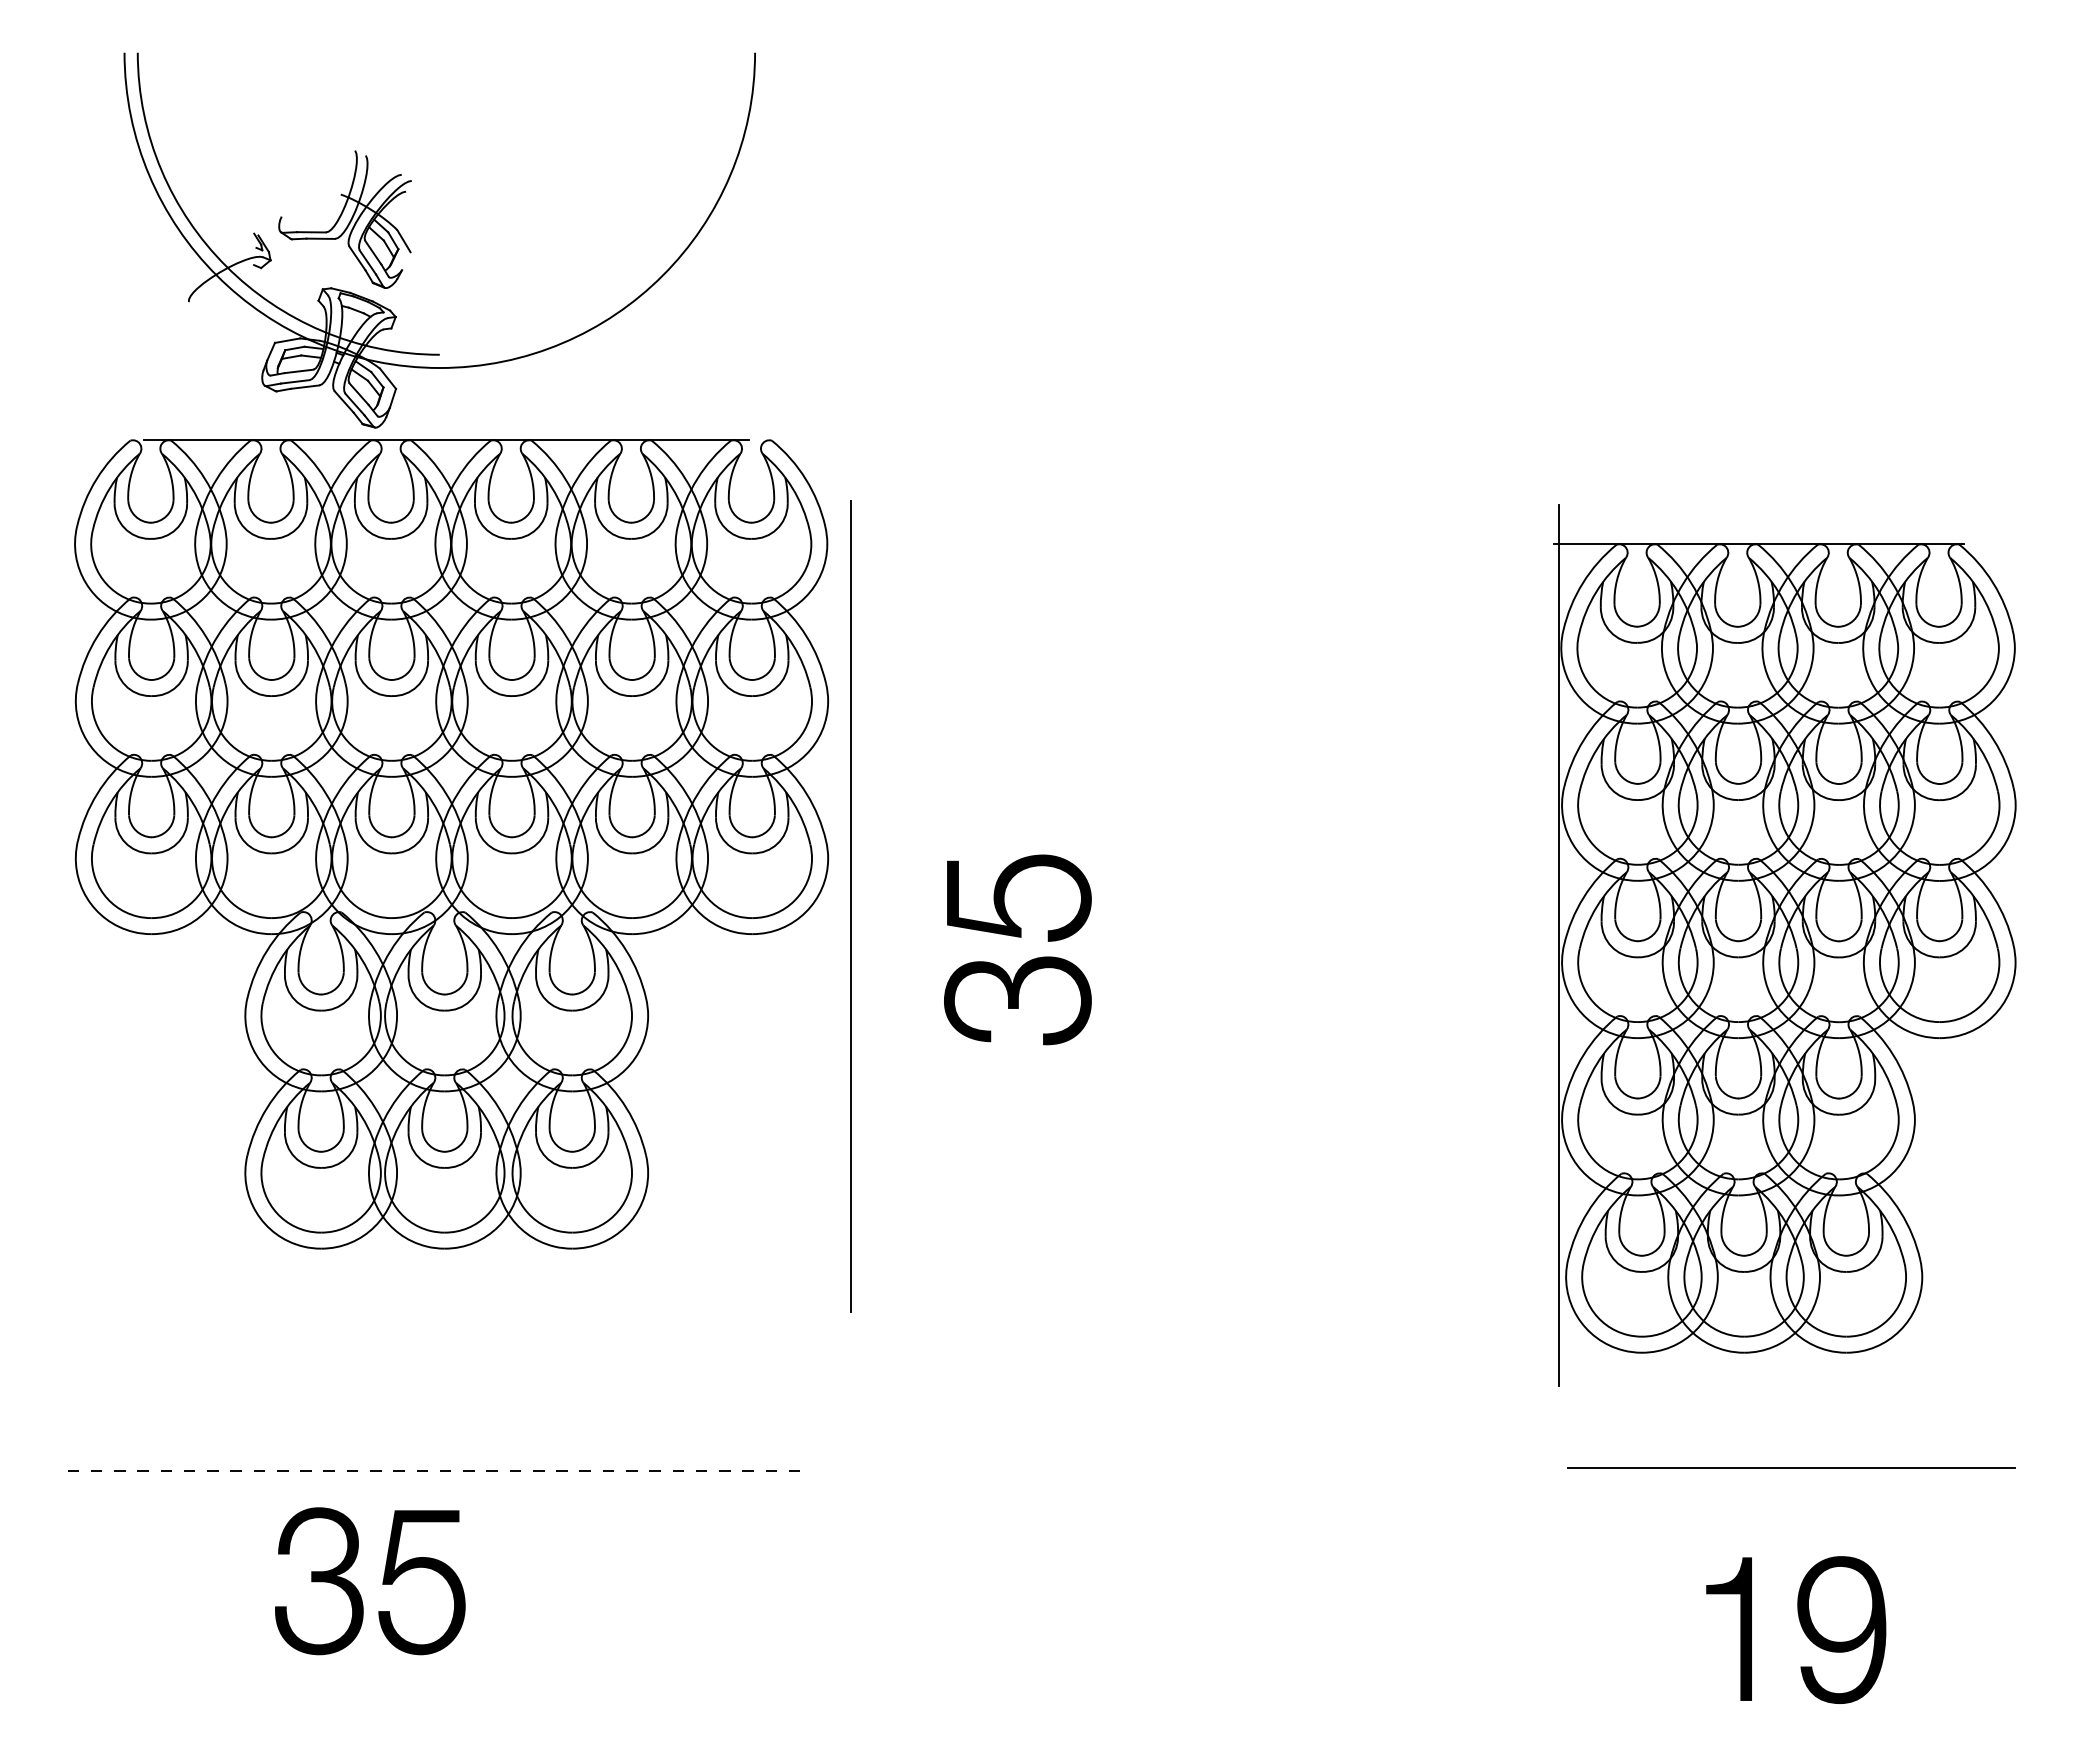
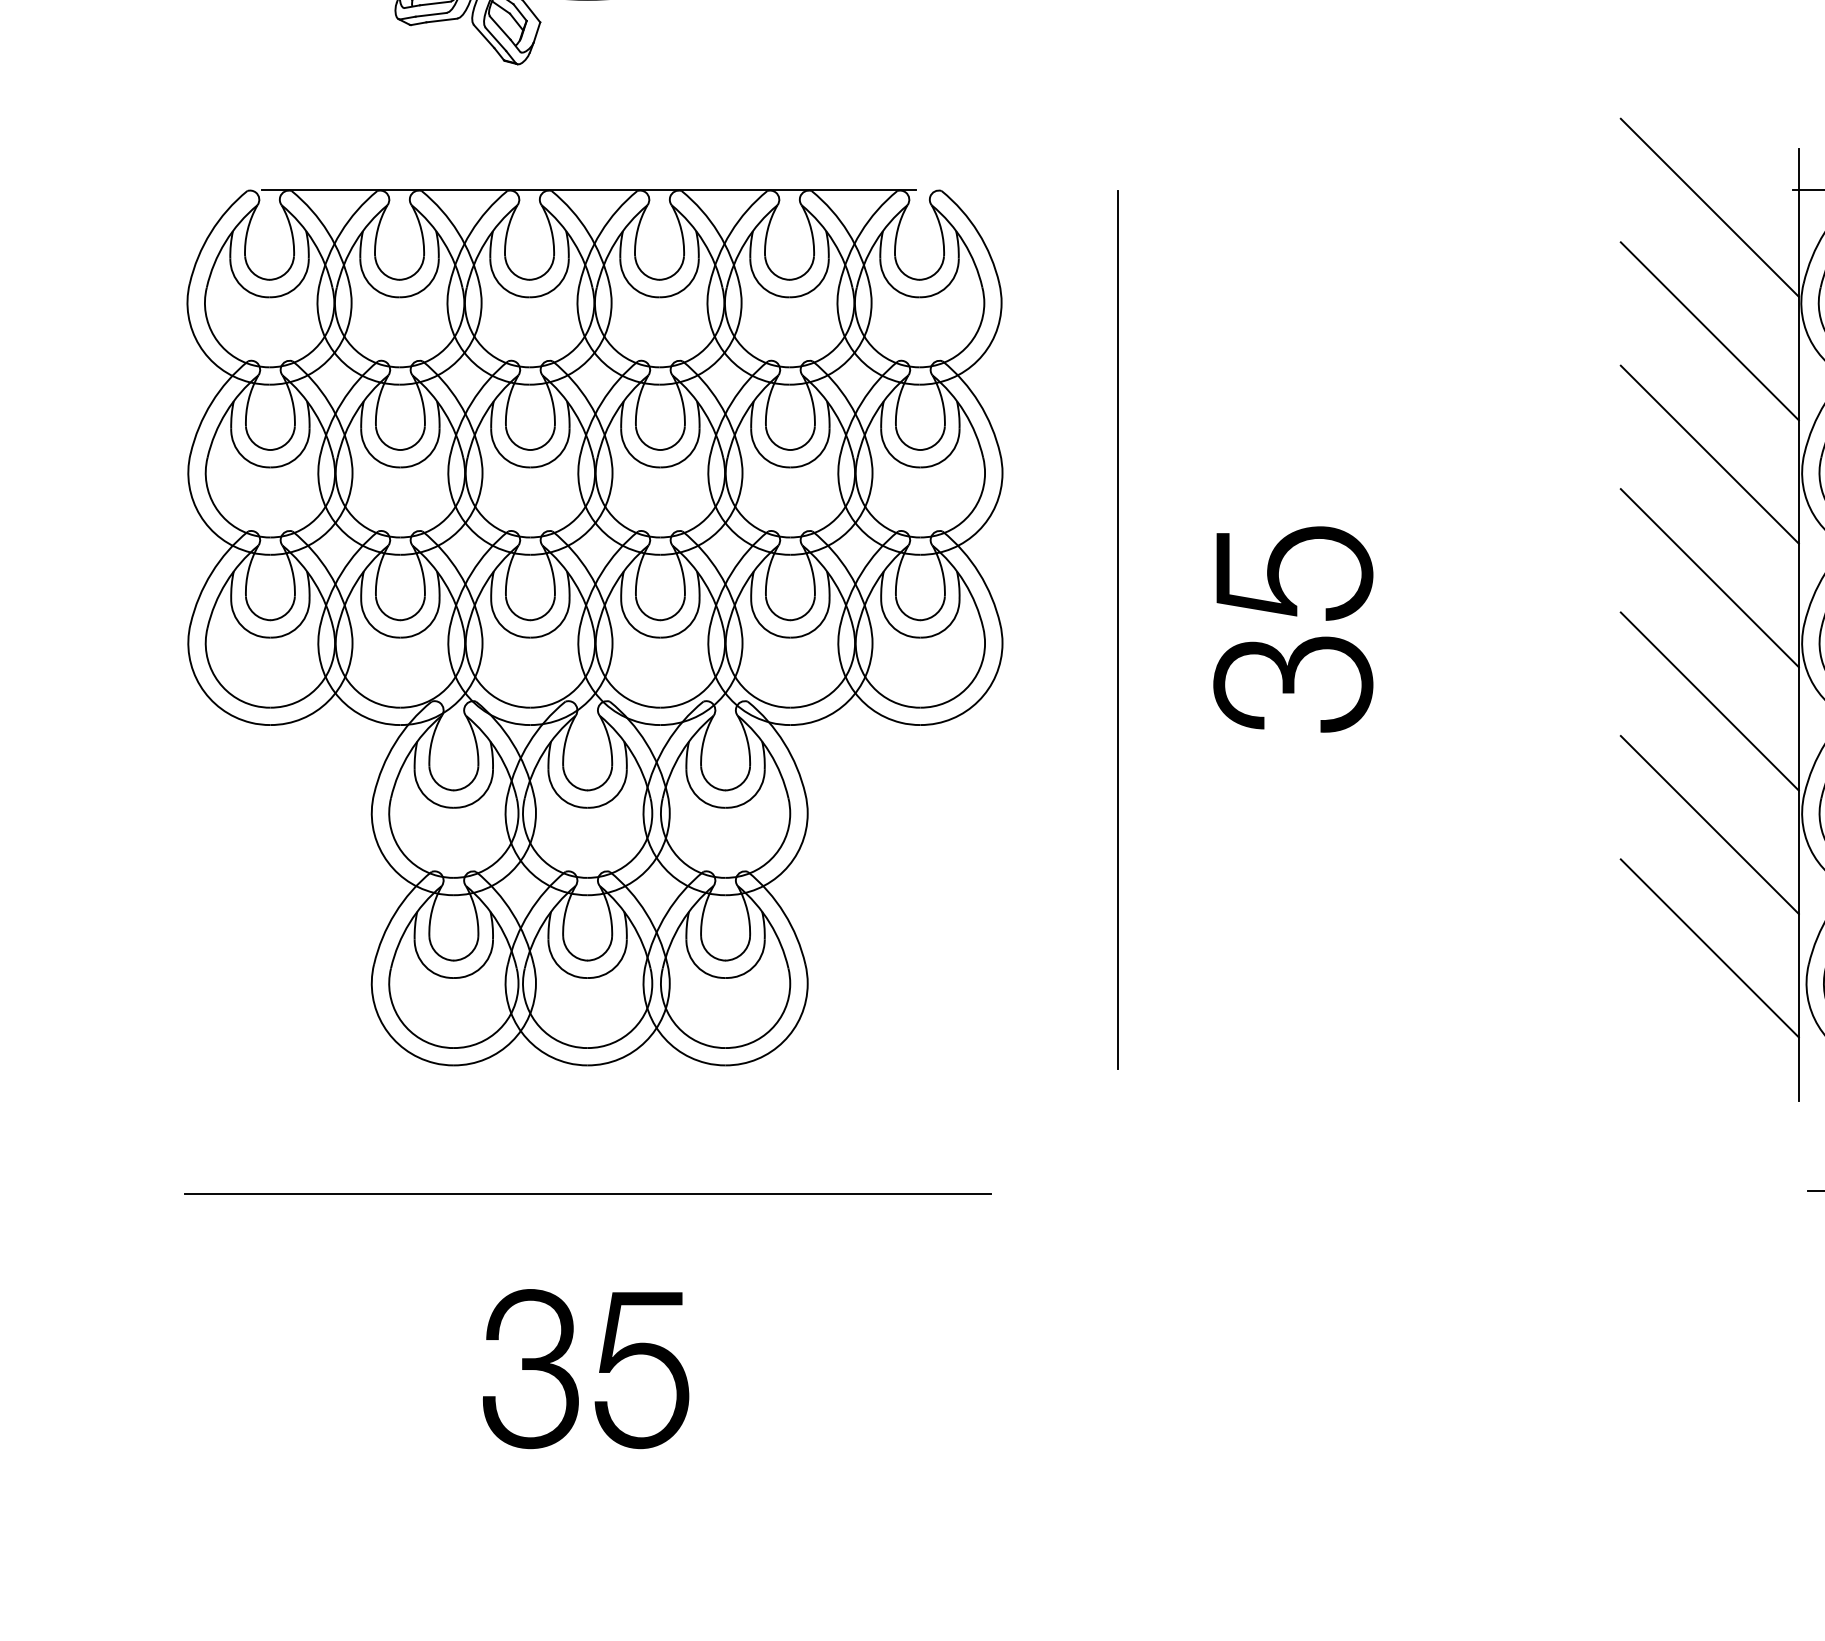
line: (1476, 559) -> (1709, 207), added
line: (1476, 674) -> (1709, 331), added
line: (1476, 788) -> (1709, 454), added
part: (451, 844) -> (594, 628), moved
line: (1476, 902) -> (1709, 578), added
line: (850, 906) -> (1117, 630), moved
part: (1017, 937) -> (1292, 616), moved
line: (1476, 1016) -> (1709, 701), added
line: (1476, 1130) -> (1709, 824), added
line: (1476, 1244) -> (1709, 948), added
line: (440, 1471) -> (588, 1194), dashed -> solid
part: (382, 1581) -> (599, 1369), moved

